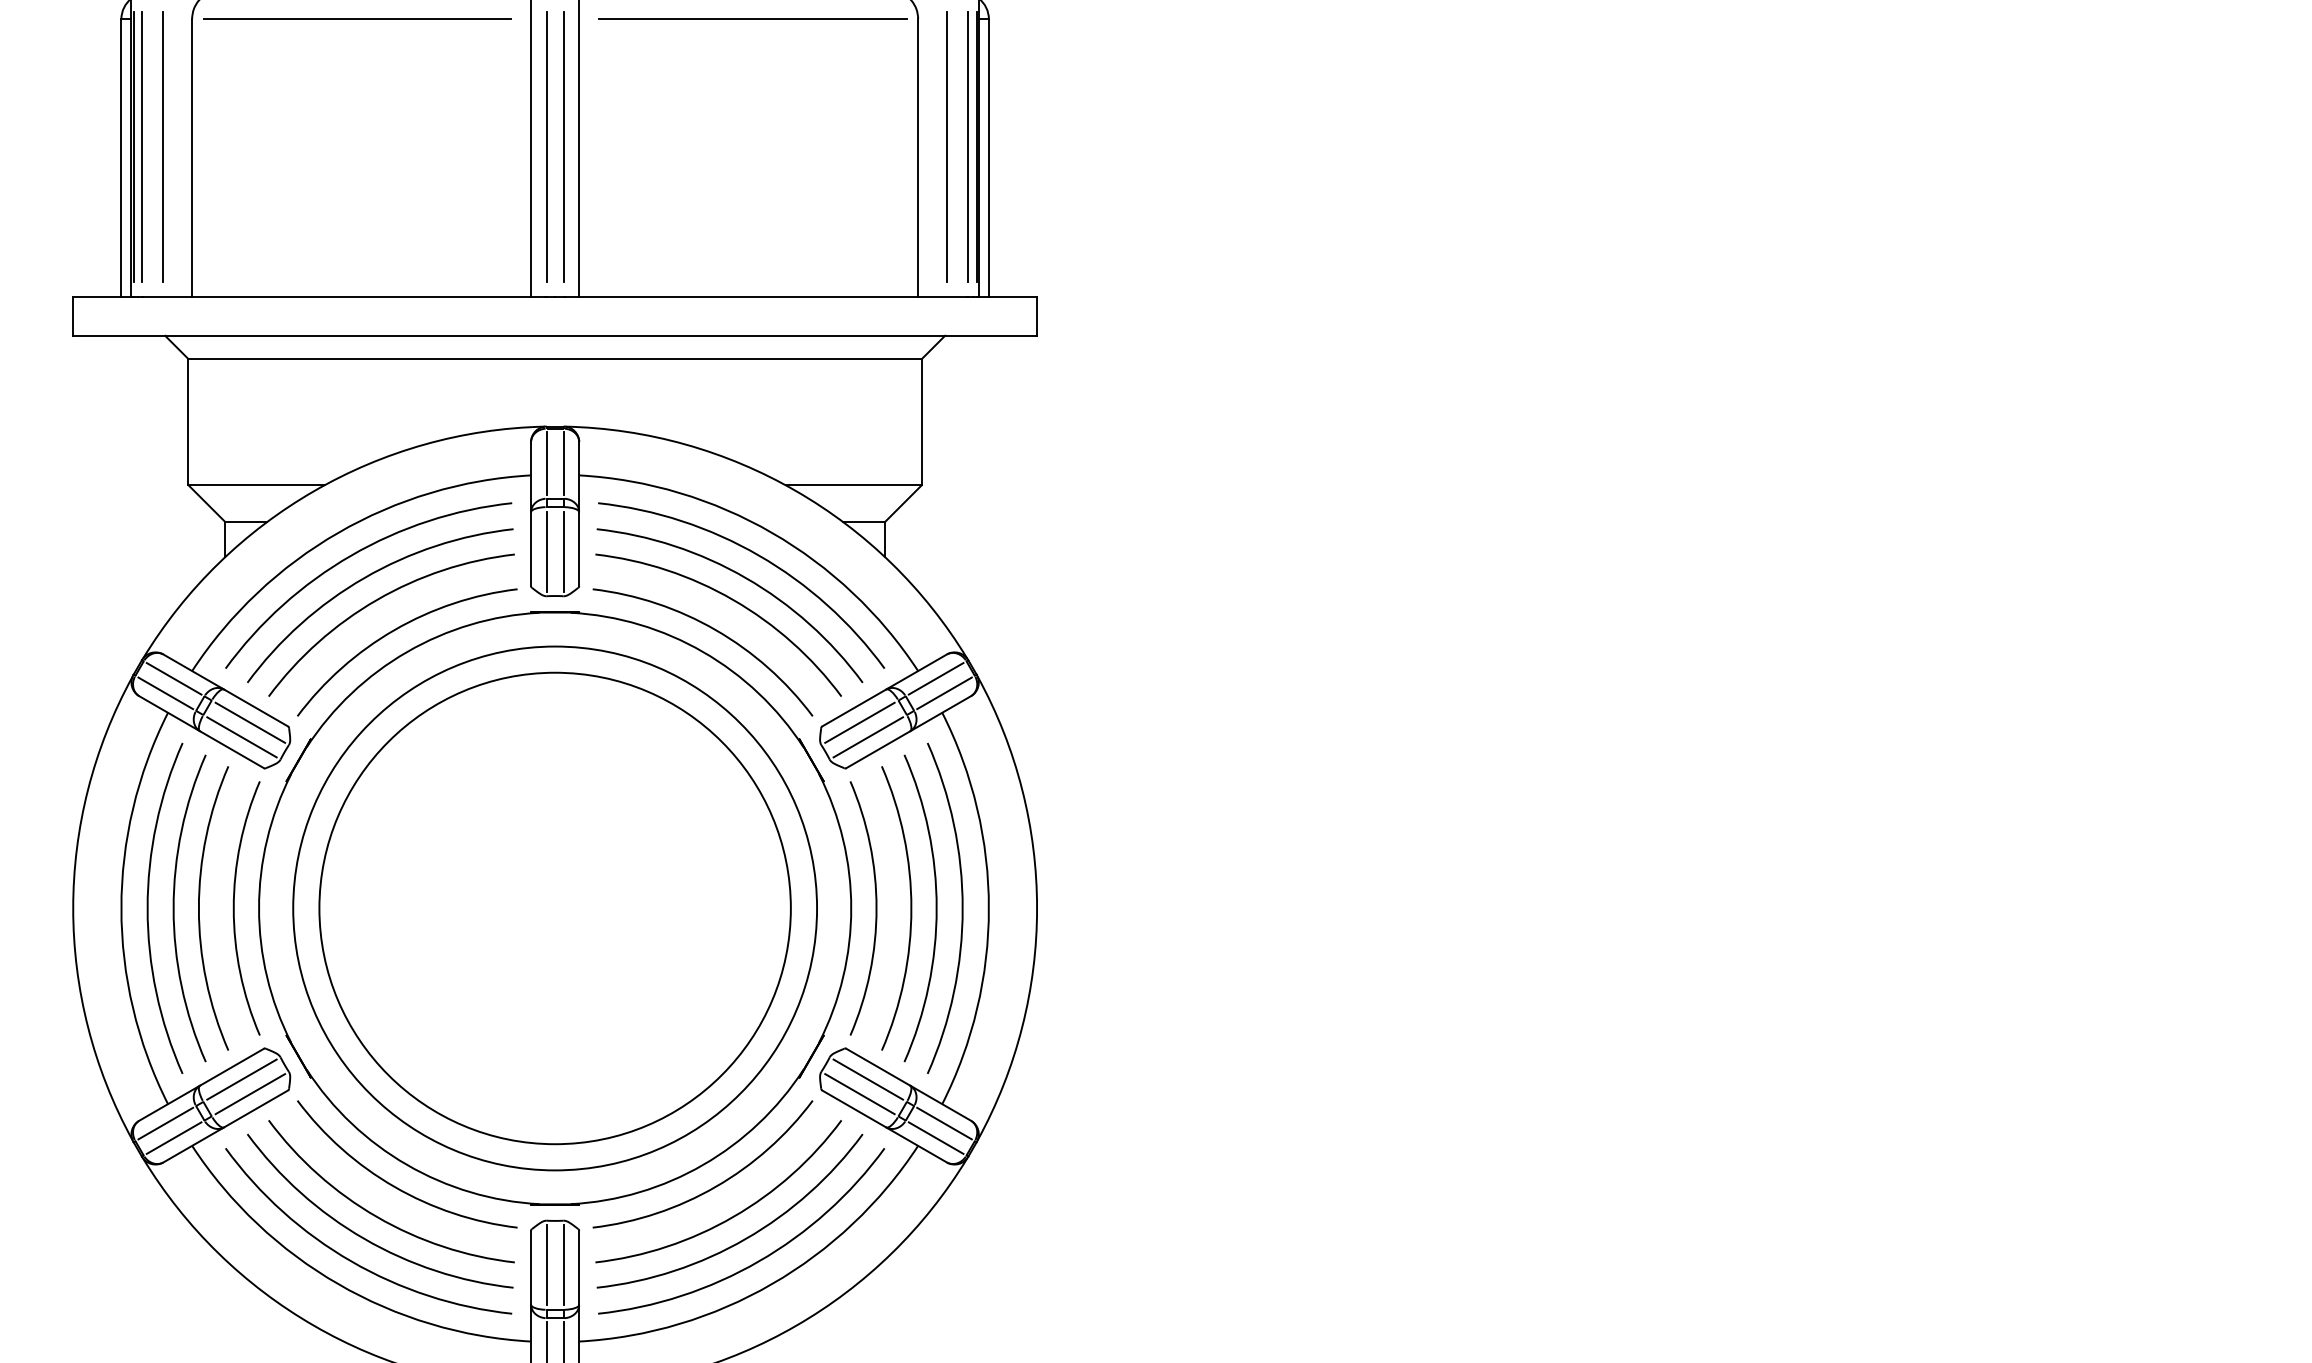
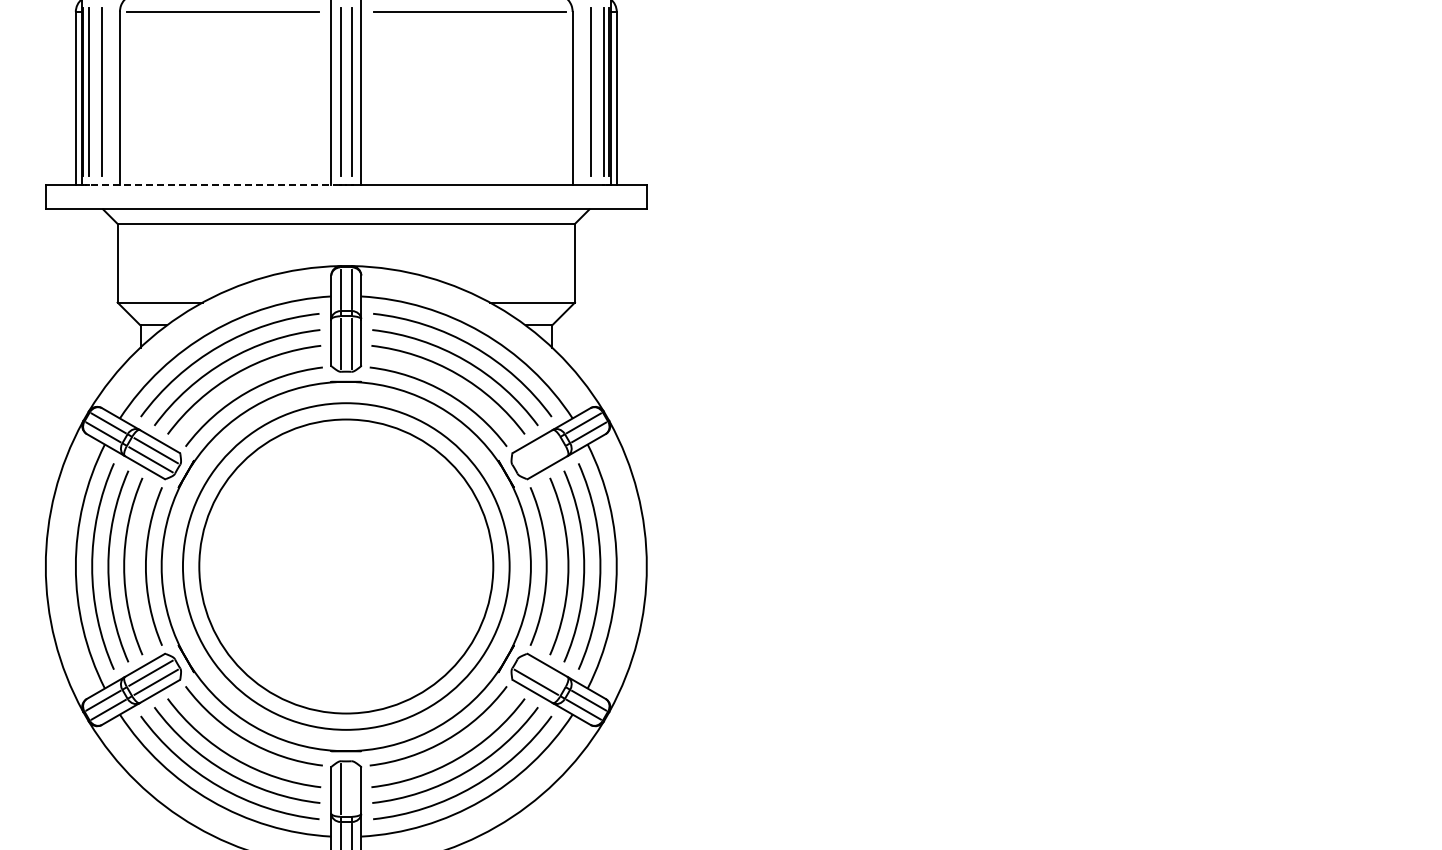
line: (343, 297) -> (214, 185), solid -> dashed
line: (860, 722) -> (536, 450), removed
line: (868, 736) -> (541, 459), removed
line: (868, 1078) -> (541, 672), removed
line: (563, 1266) -> (351, 789), removed

